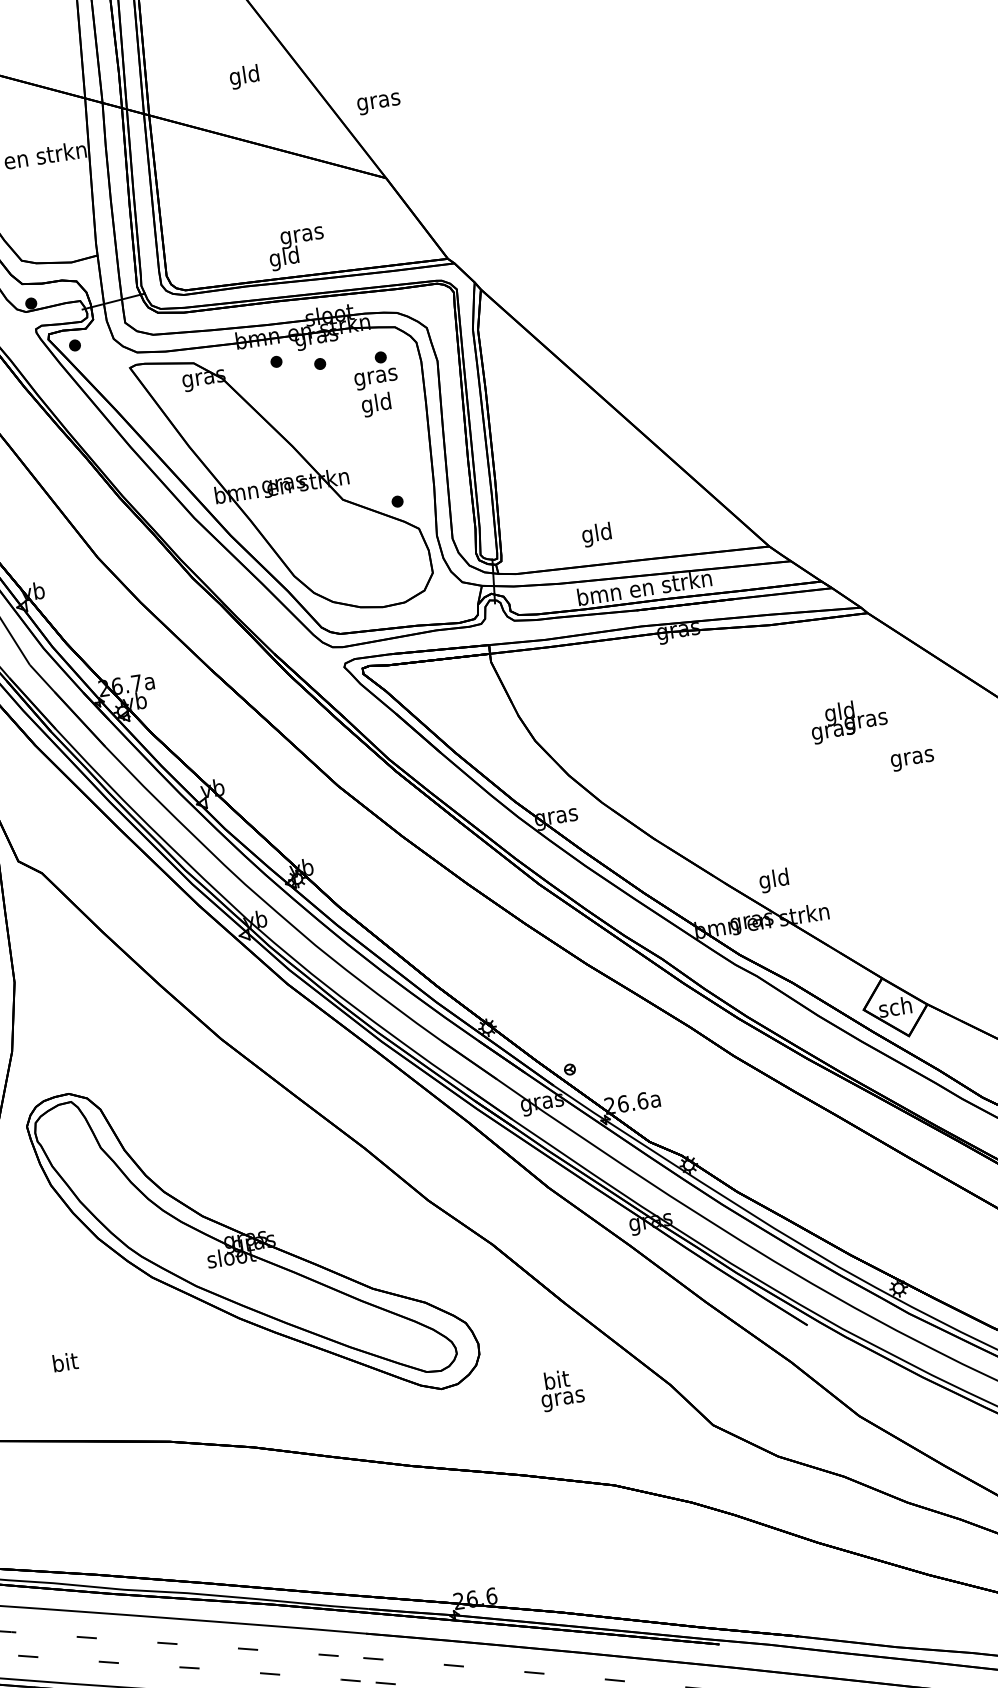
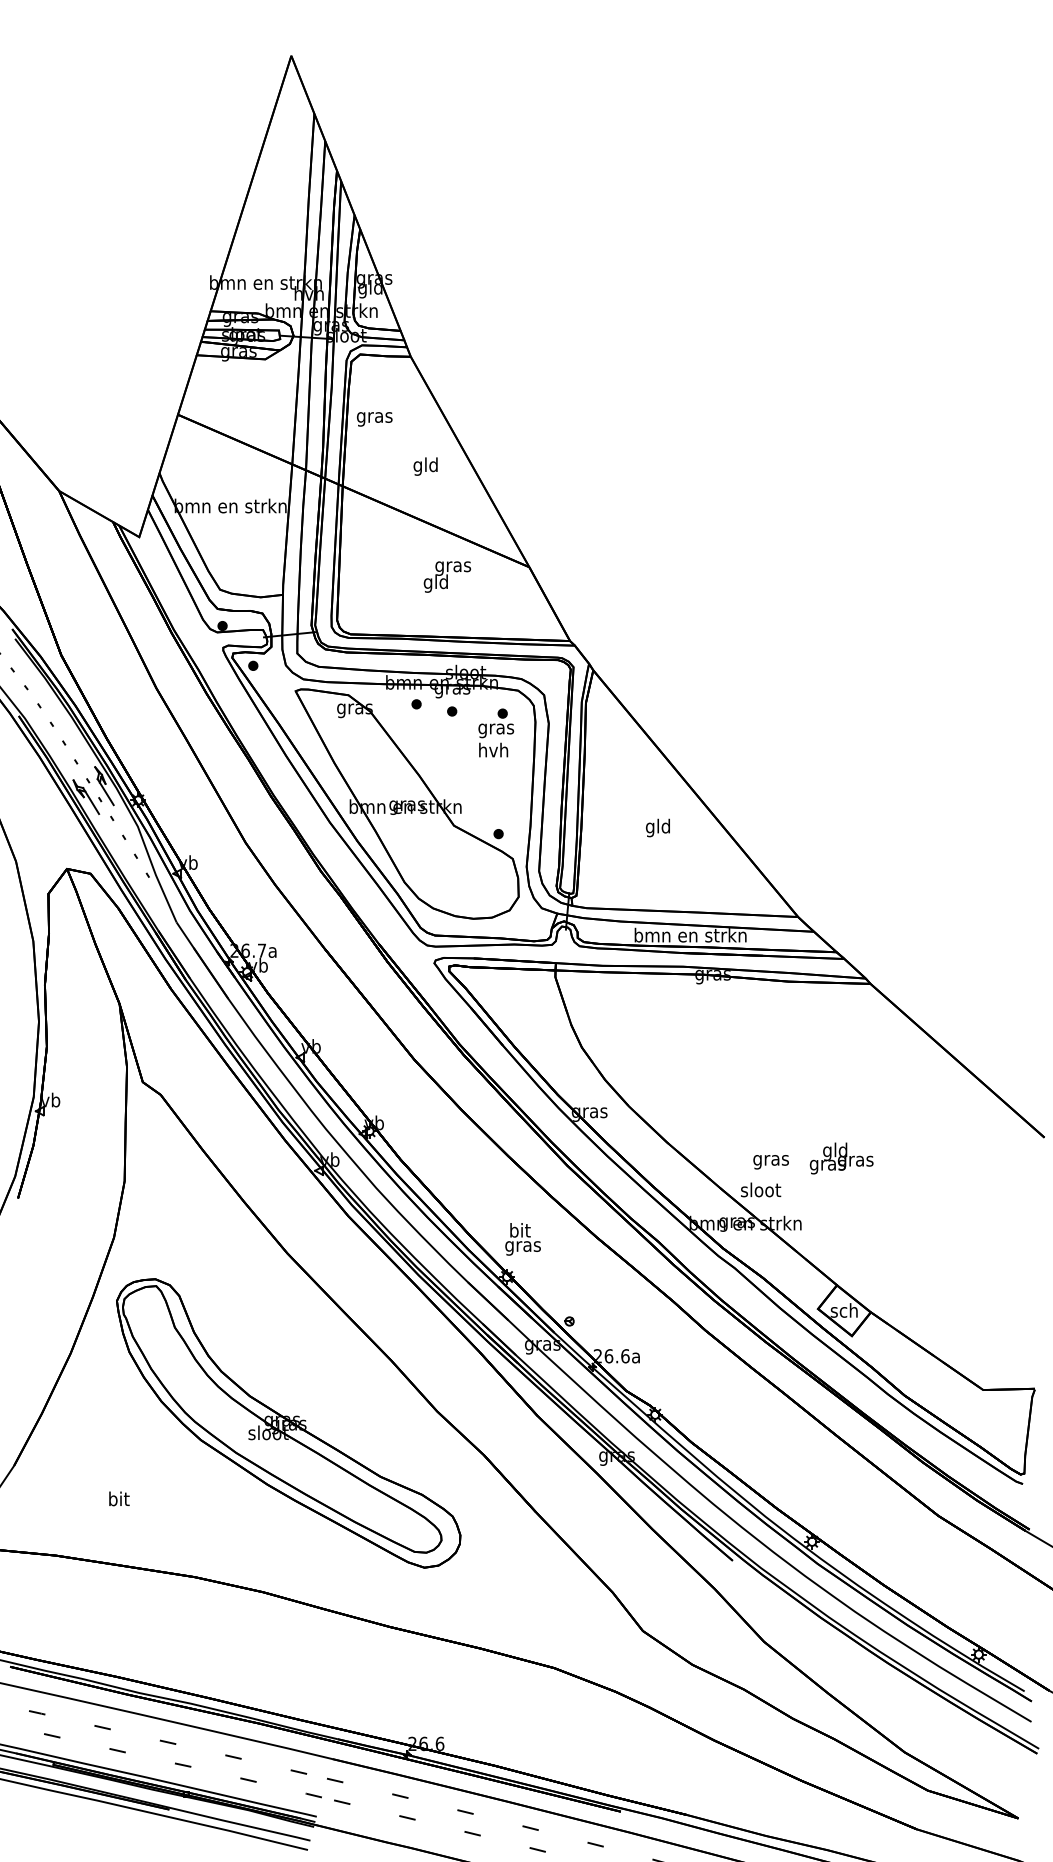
text: (378, 104) -> (374, 419), moved
text: (295, 248) -> (446, 576), moved
text: (376, 404) -> (493, 751), gld -> hvh
text: (596, 534) -> (657, 827), moved
text: (848, 720) -> (841, 1158), moved
text: (911, 760) -> (770, 1162), moved
text: (775, 880) -> (761, 1191), gld -> sloot
text: (561, 1390) -> (522, 1239), moved

